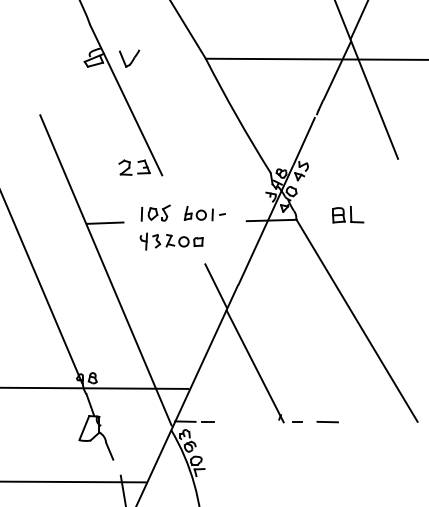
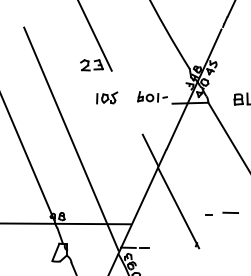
part: (204, 213) -> (152, 96), moved
line: (105, 222) -> (71, 104), removed
part: (171, 241) -> (118, 118), removed
line: (297, 421) -> (209, 214), moved
line: (327, 422) -> (230, 213), moved

